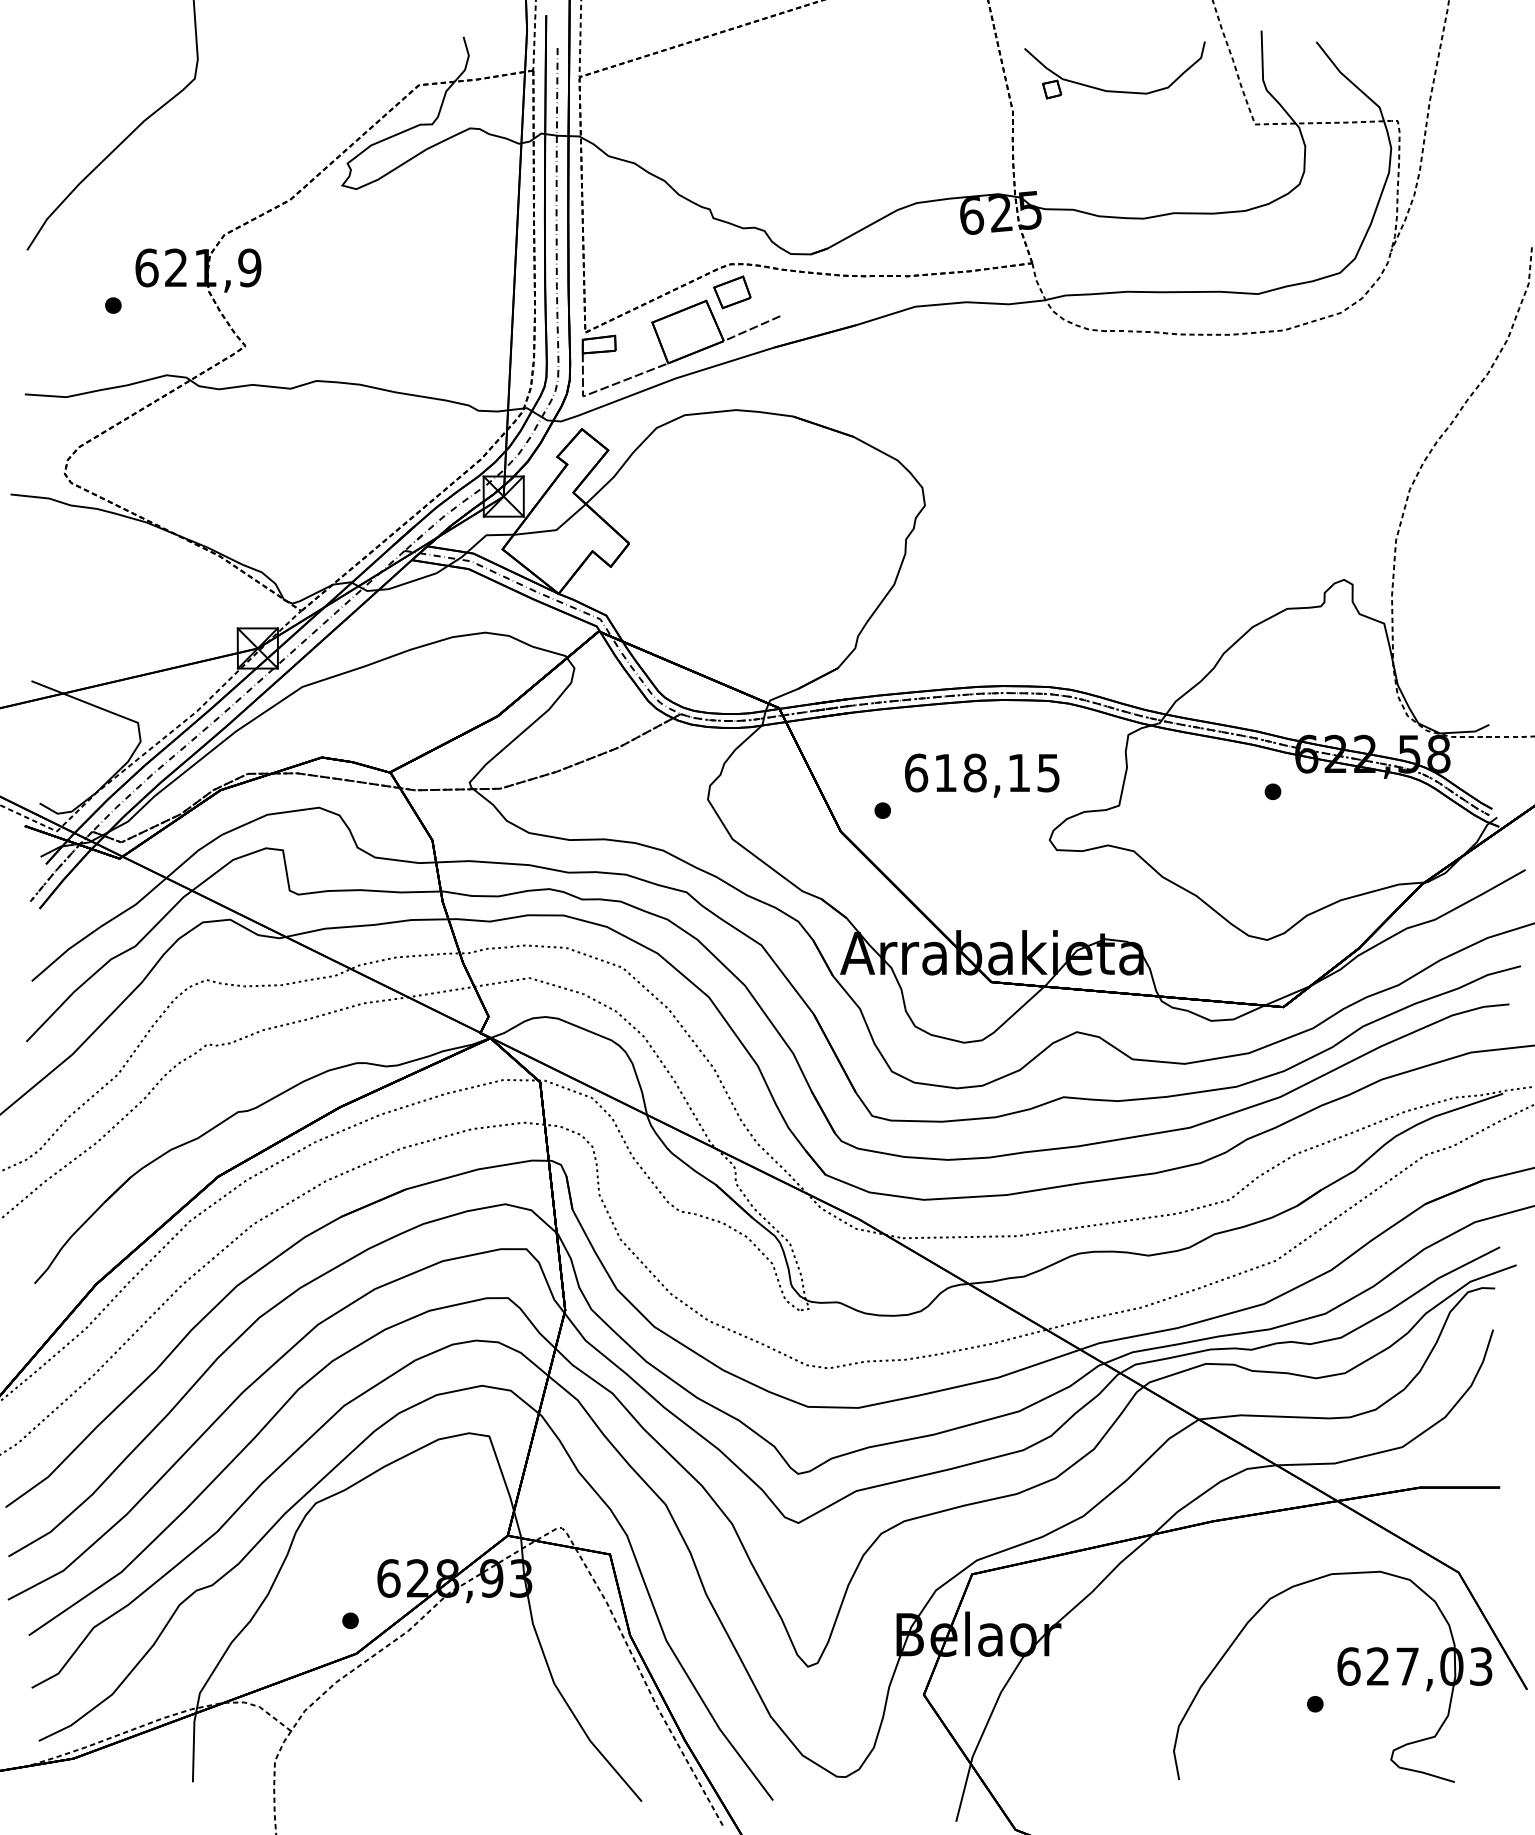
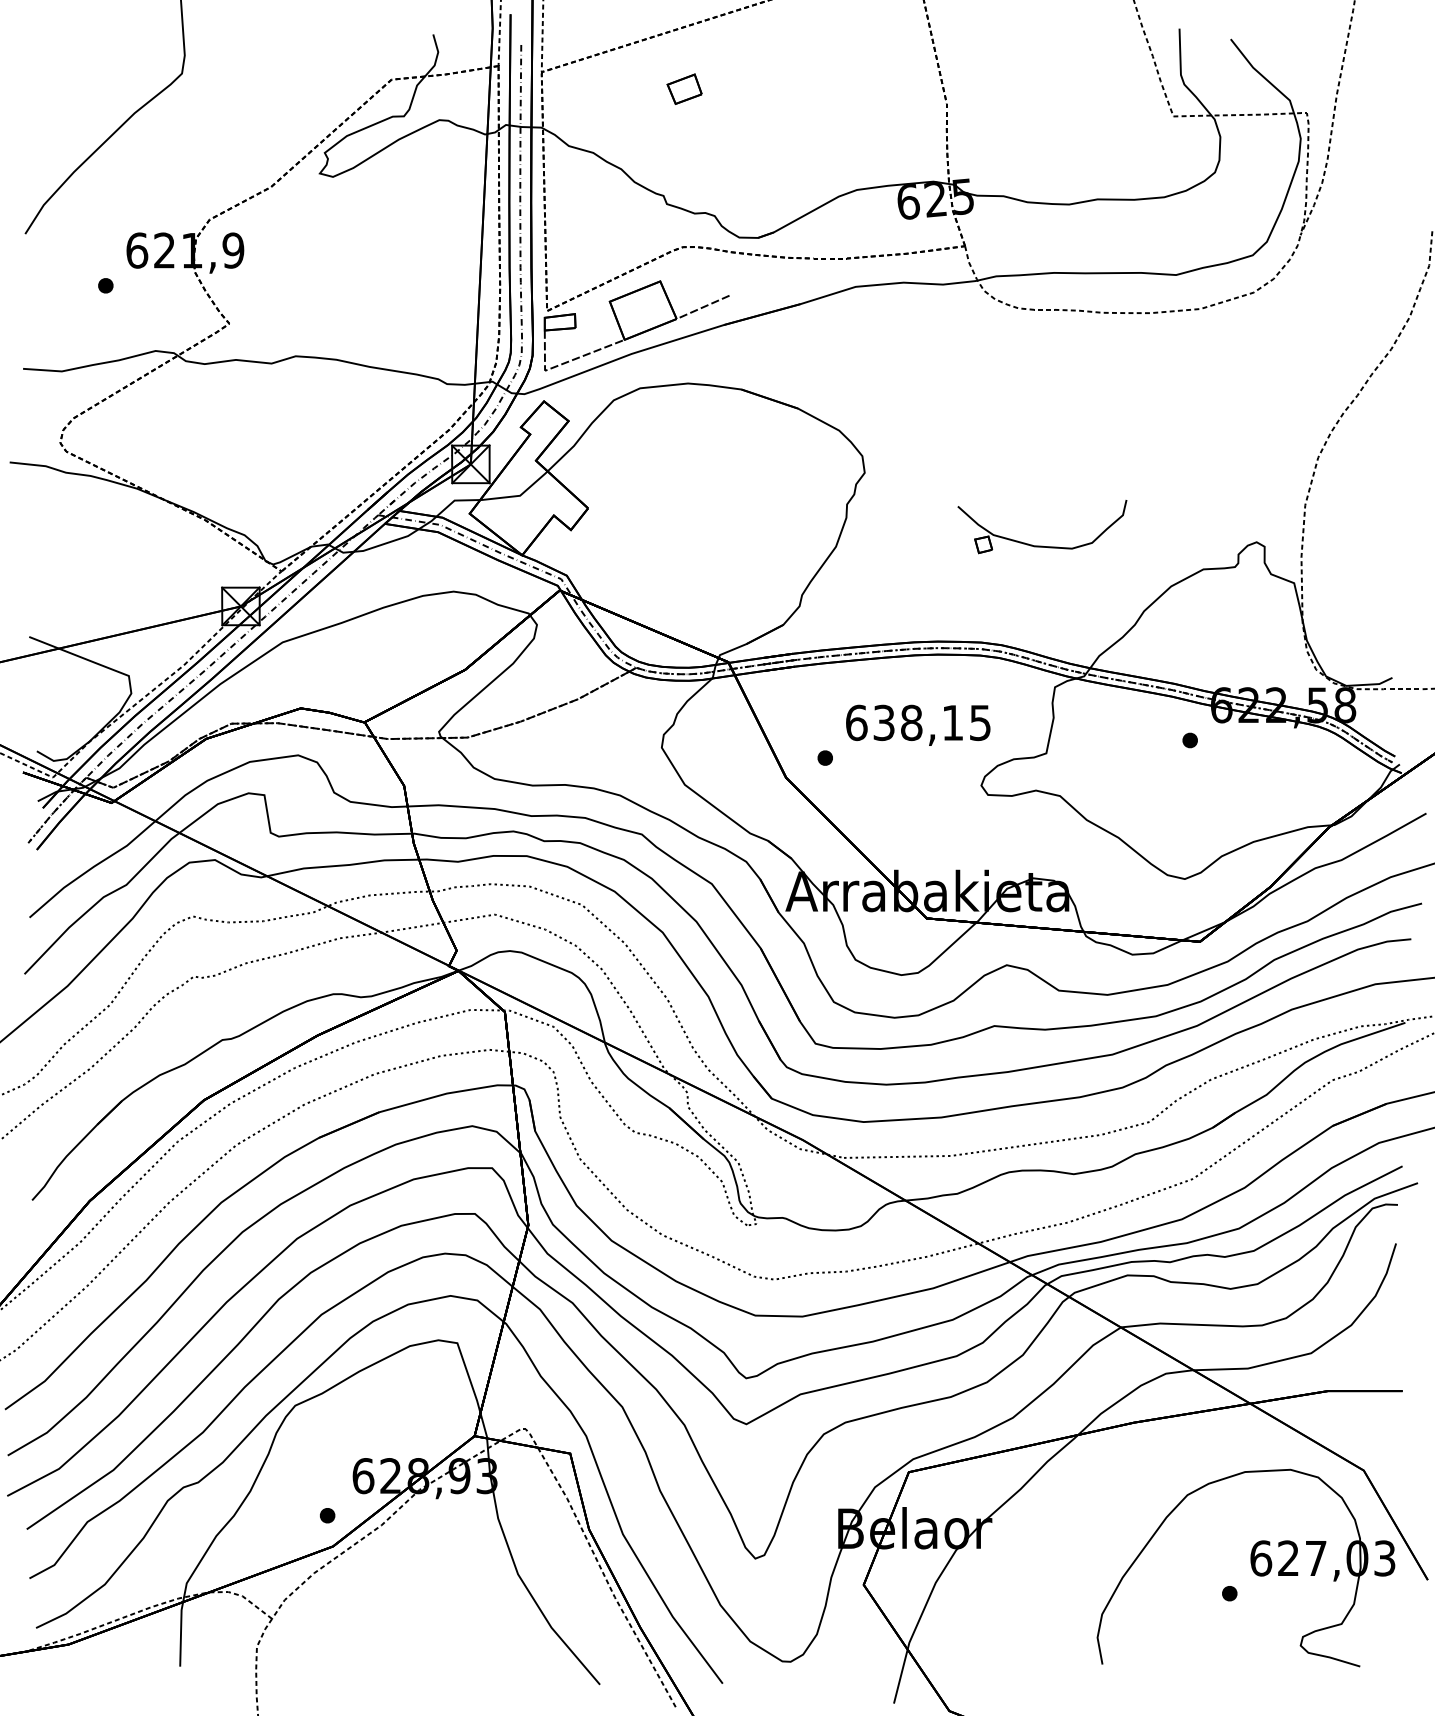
part: (1114, 90) -> (1041, 545), moved
part: (732, 292) -> (684, 89), moved
text: (945, 772) -> (883, 722), 618,15 -> 638,15

